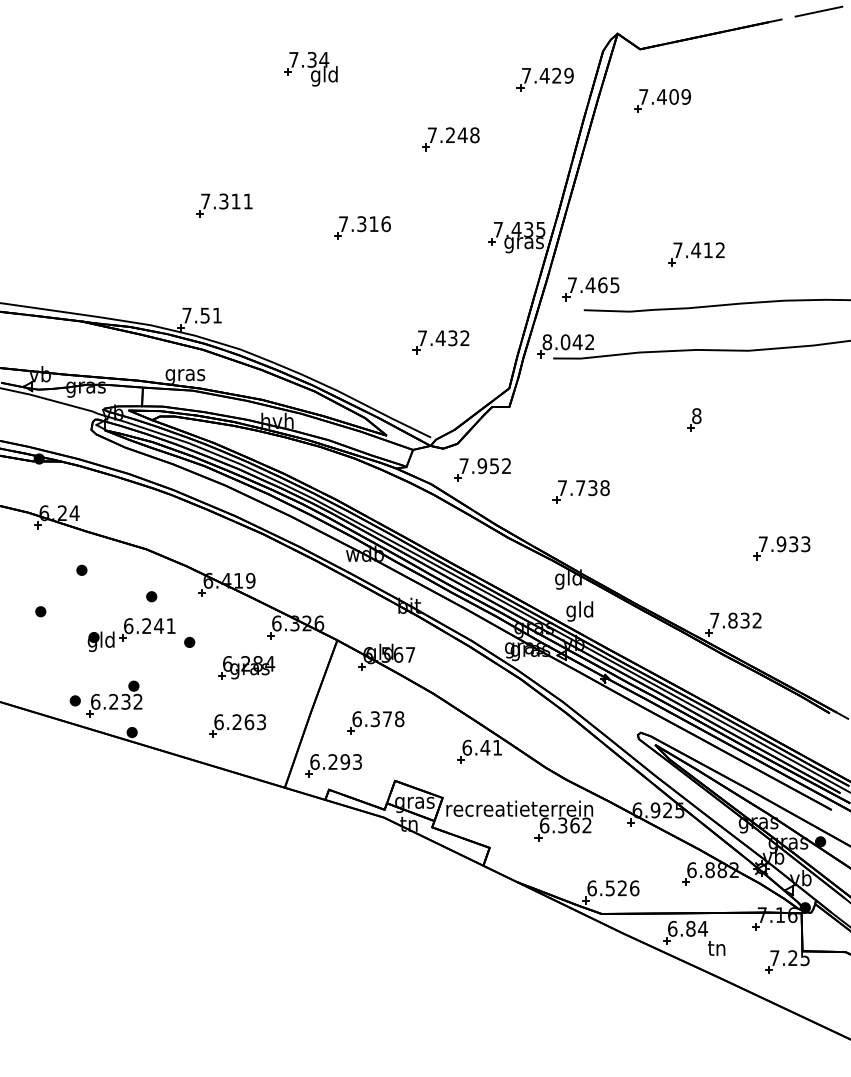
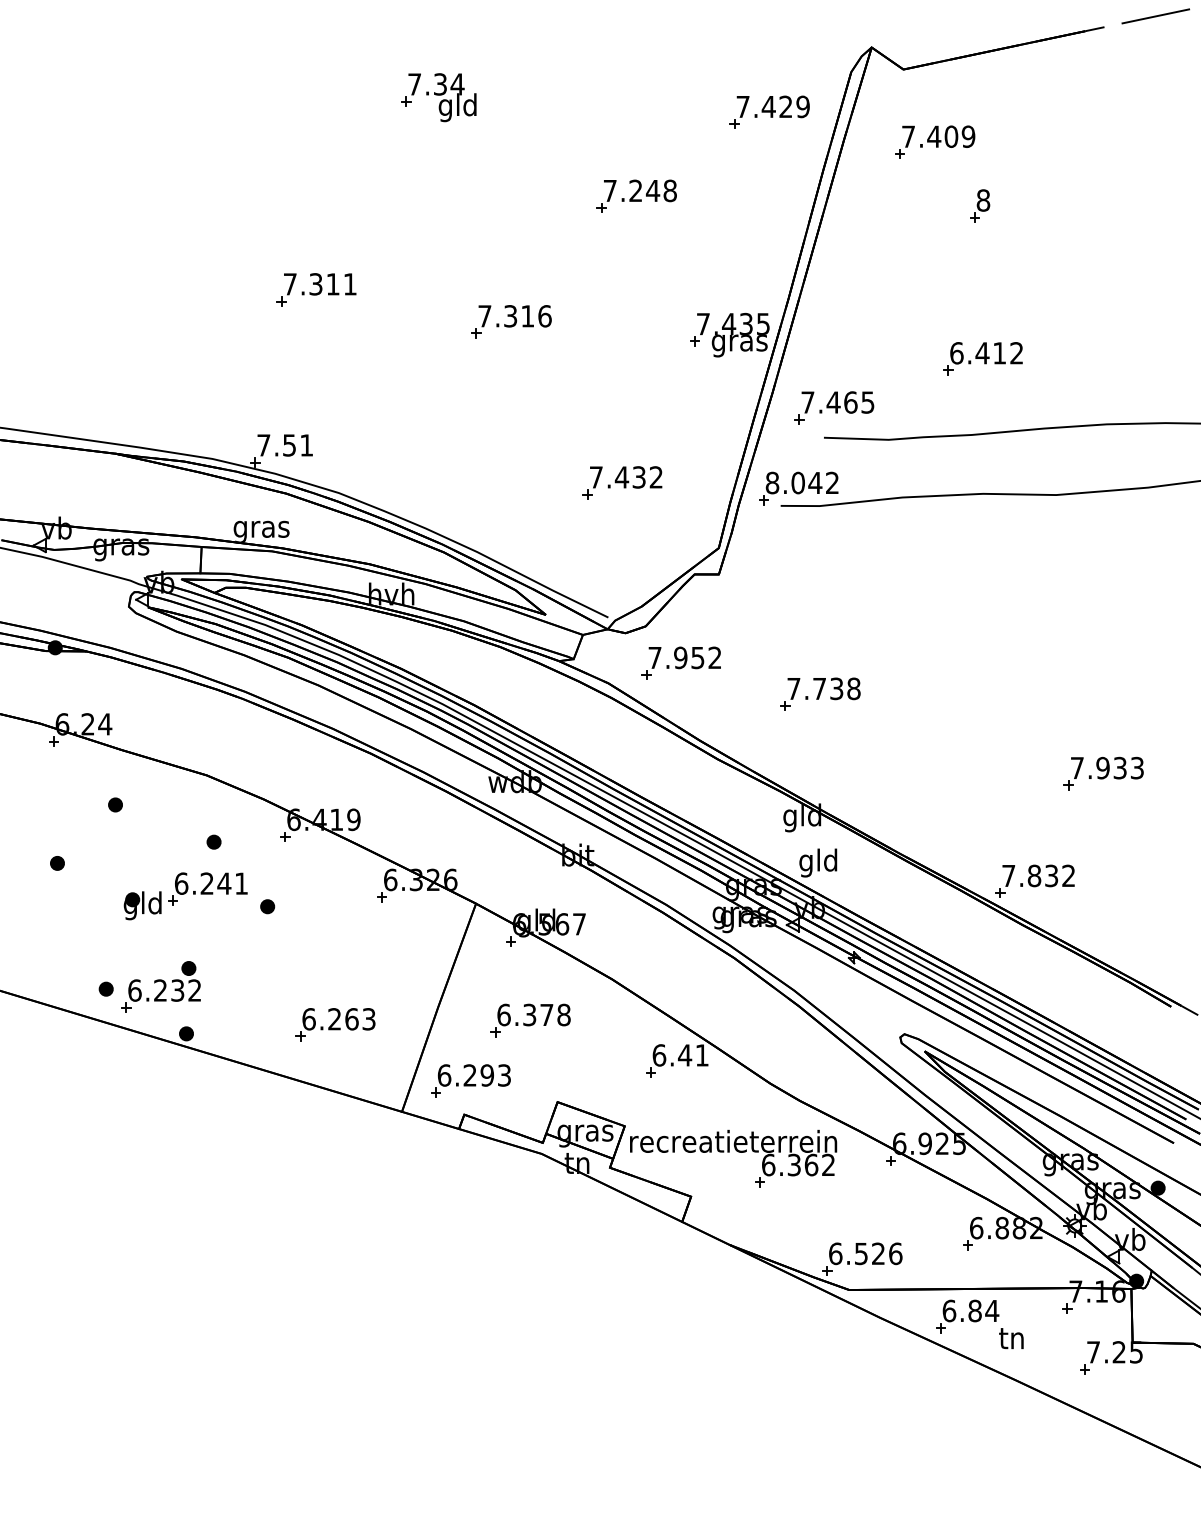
text: (677, 250) -> (956, 353), 7.412 -> 6.412
part: (694, 419) -> (980, 205), moved
part: (246, 667) -> (347, 942), removed

